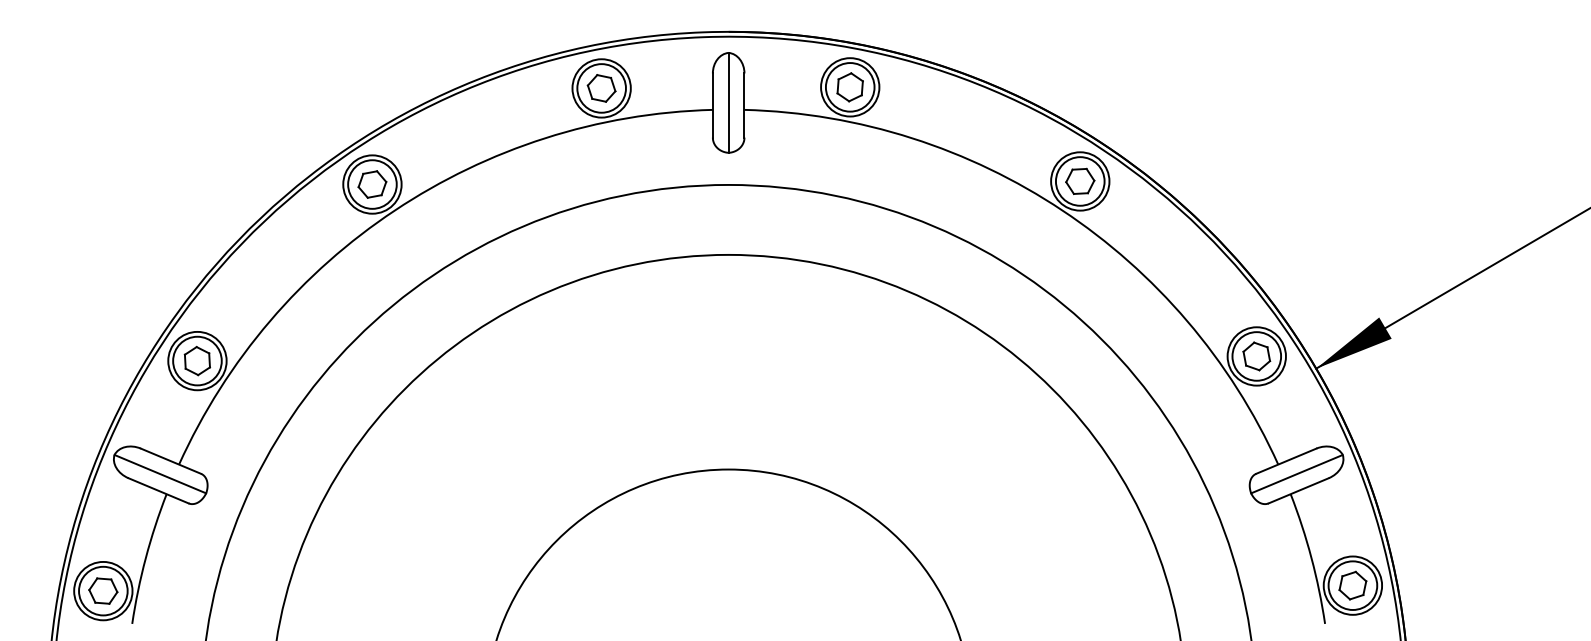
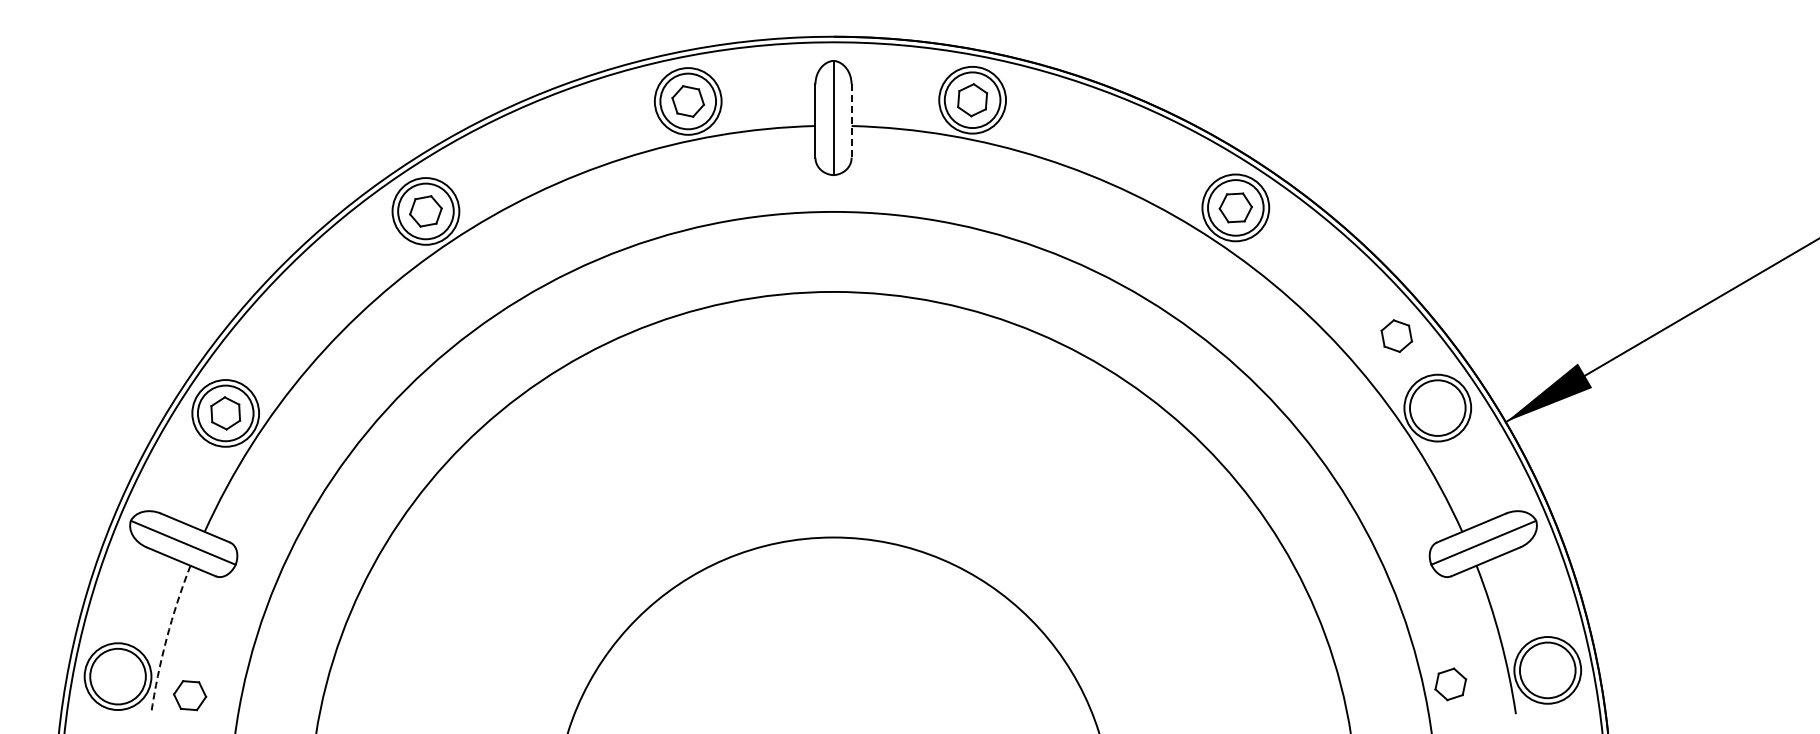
line: (744, 105) -> (851, 121), solid -> dashed
part: (1256, 355) -> (1396, 335), moved
arc: (145, 557) -> (166, 638), solid -> dashed
part: (1352, 585) -> (1450, 684), moved
part: (102, 591) -> (189, 695), moved

